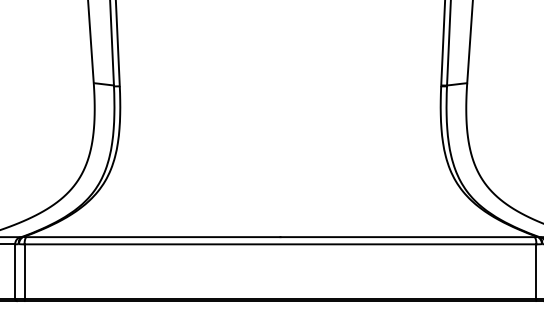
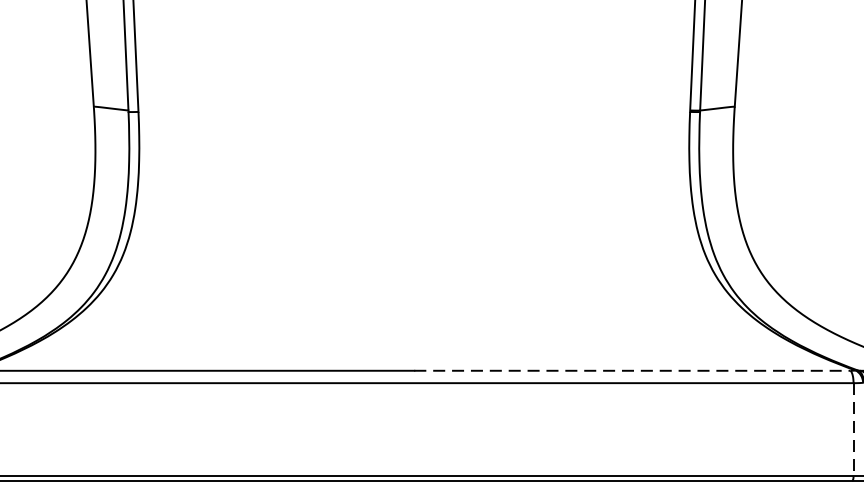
line: (408, 237) -> (633, 371), solid -> dashed
line: (536, 272) -> (853, 431), solid -> dashed

